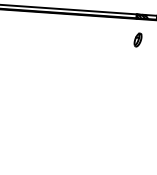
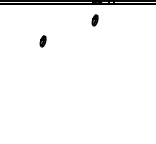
part: (68, 62) -> (42, 41), added

